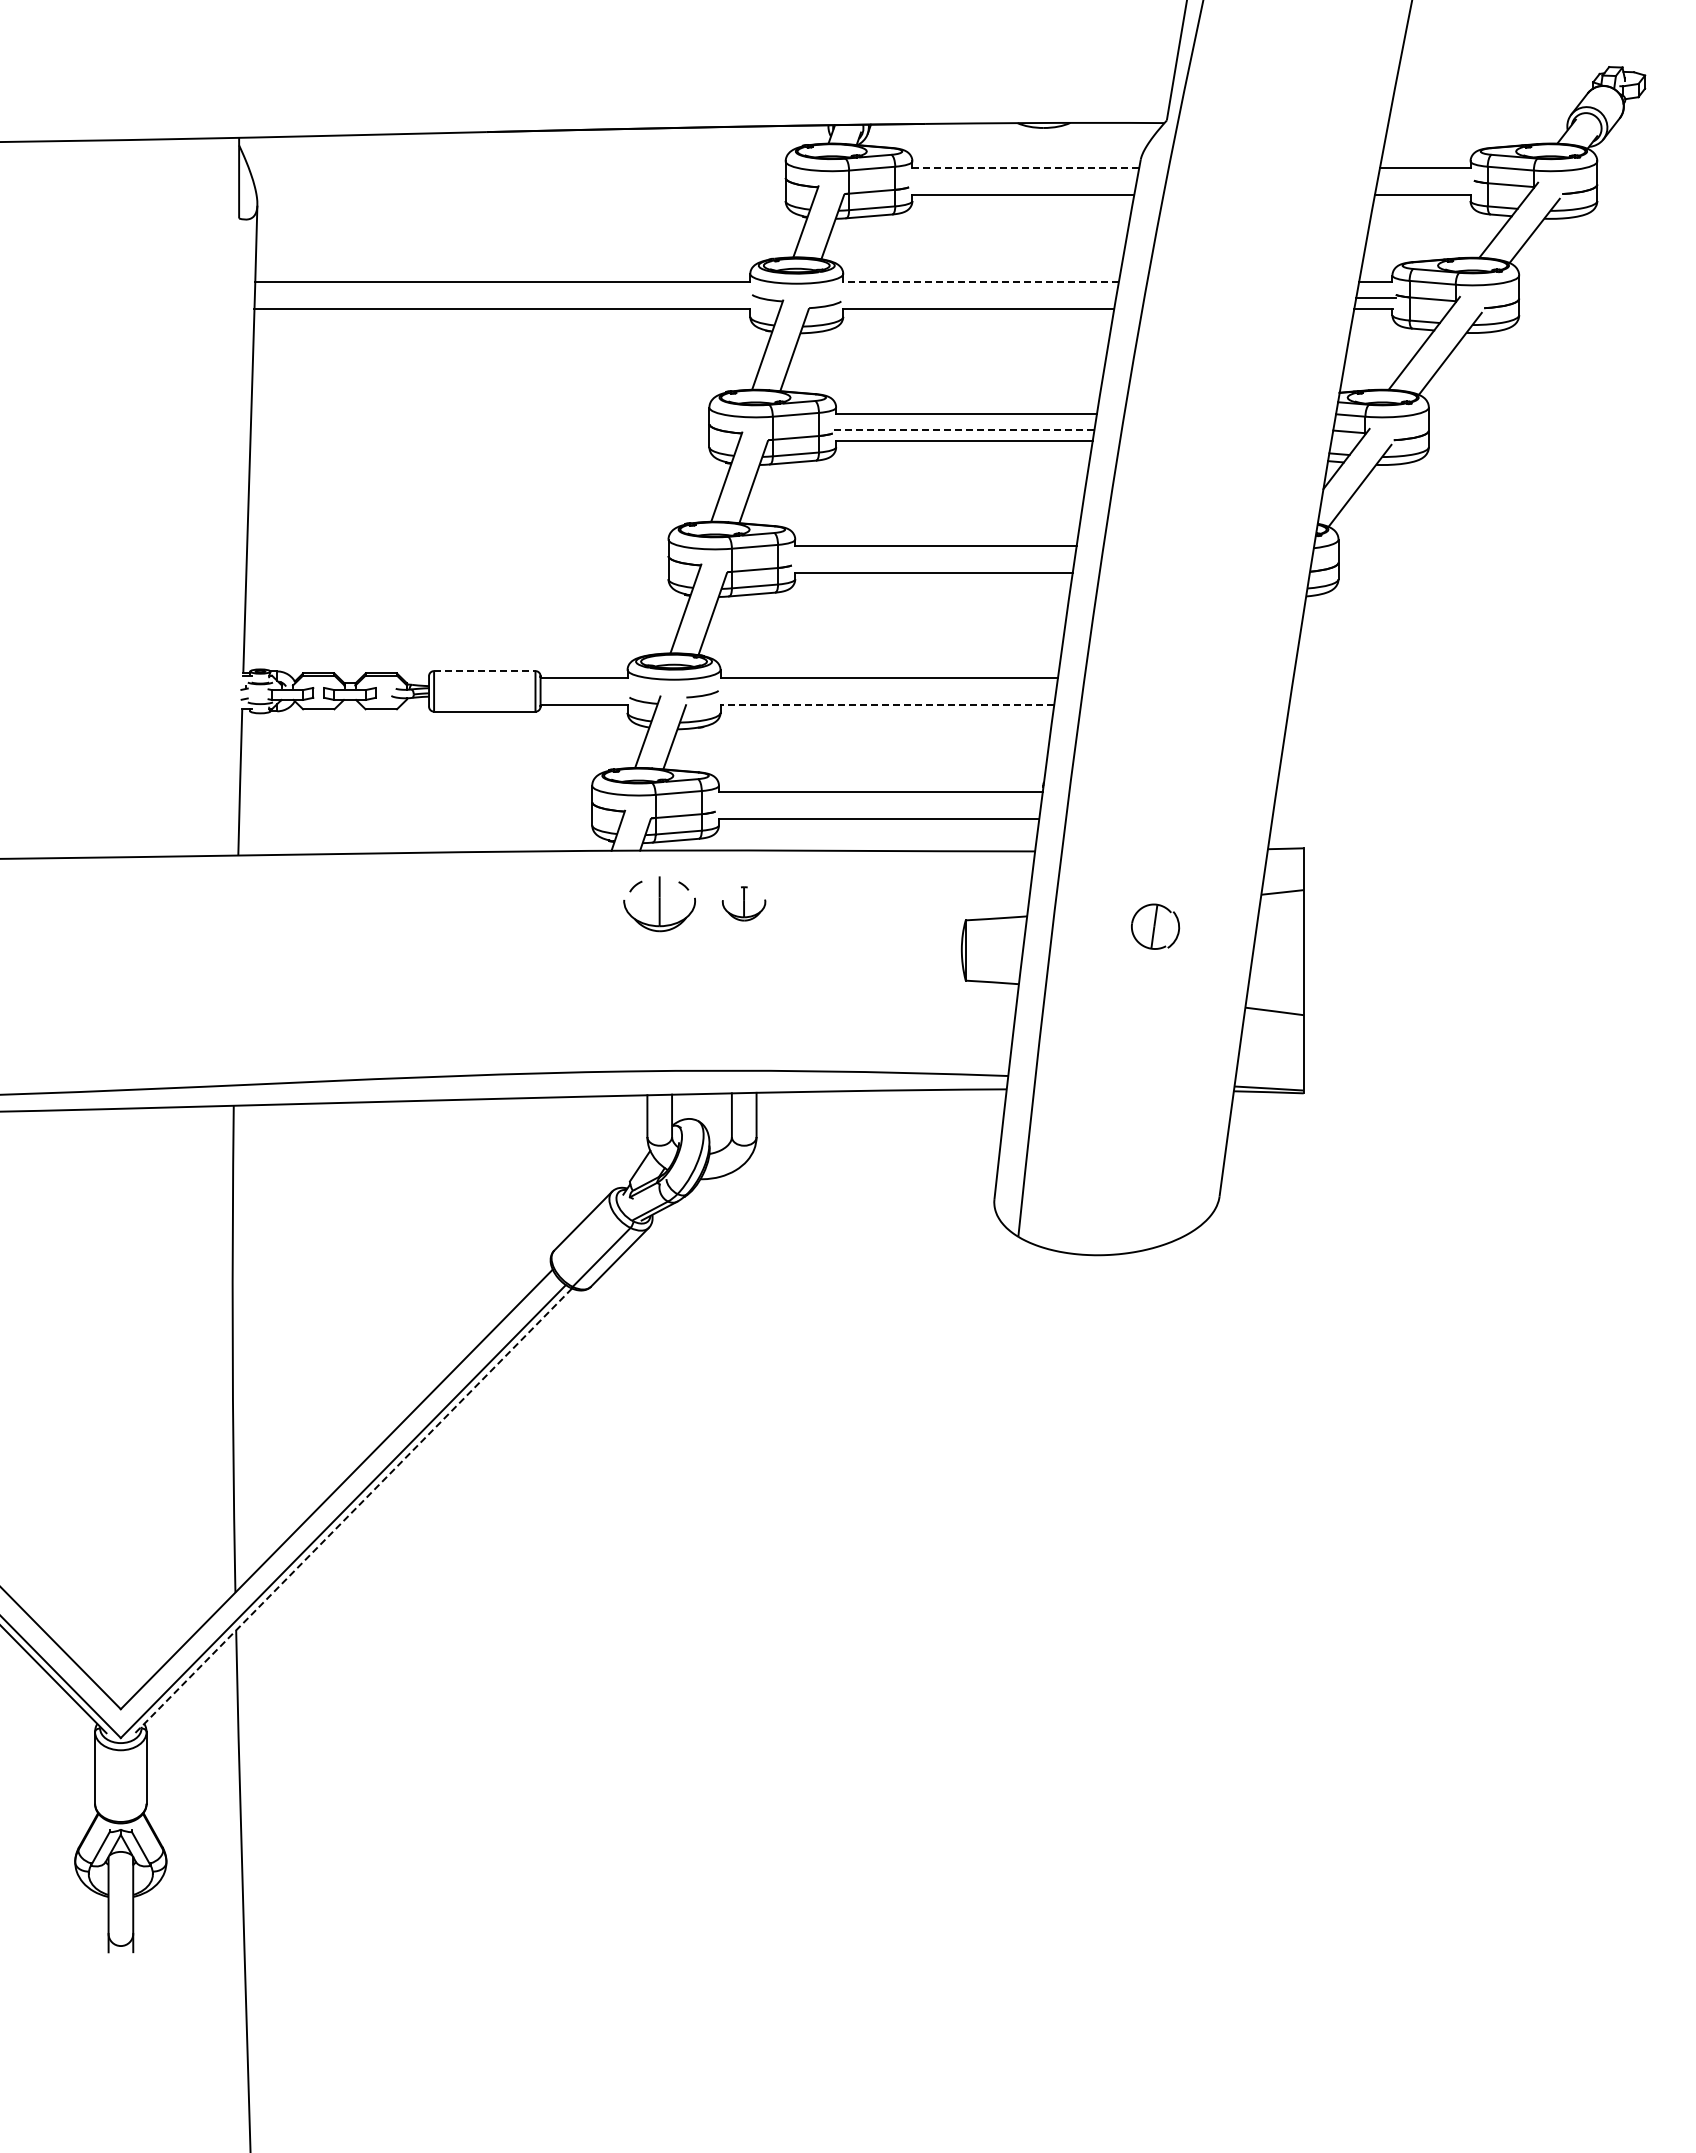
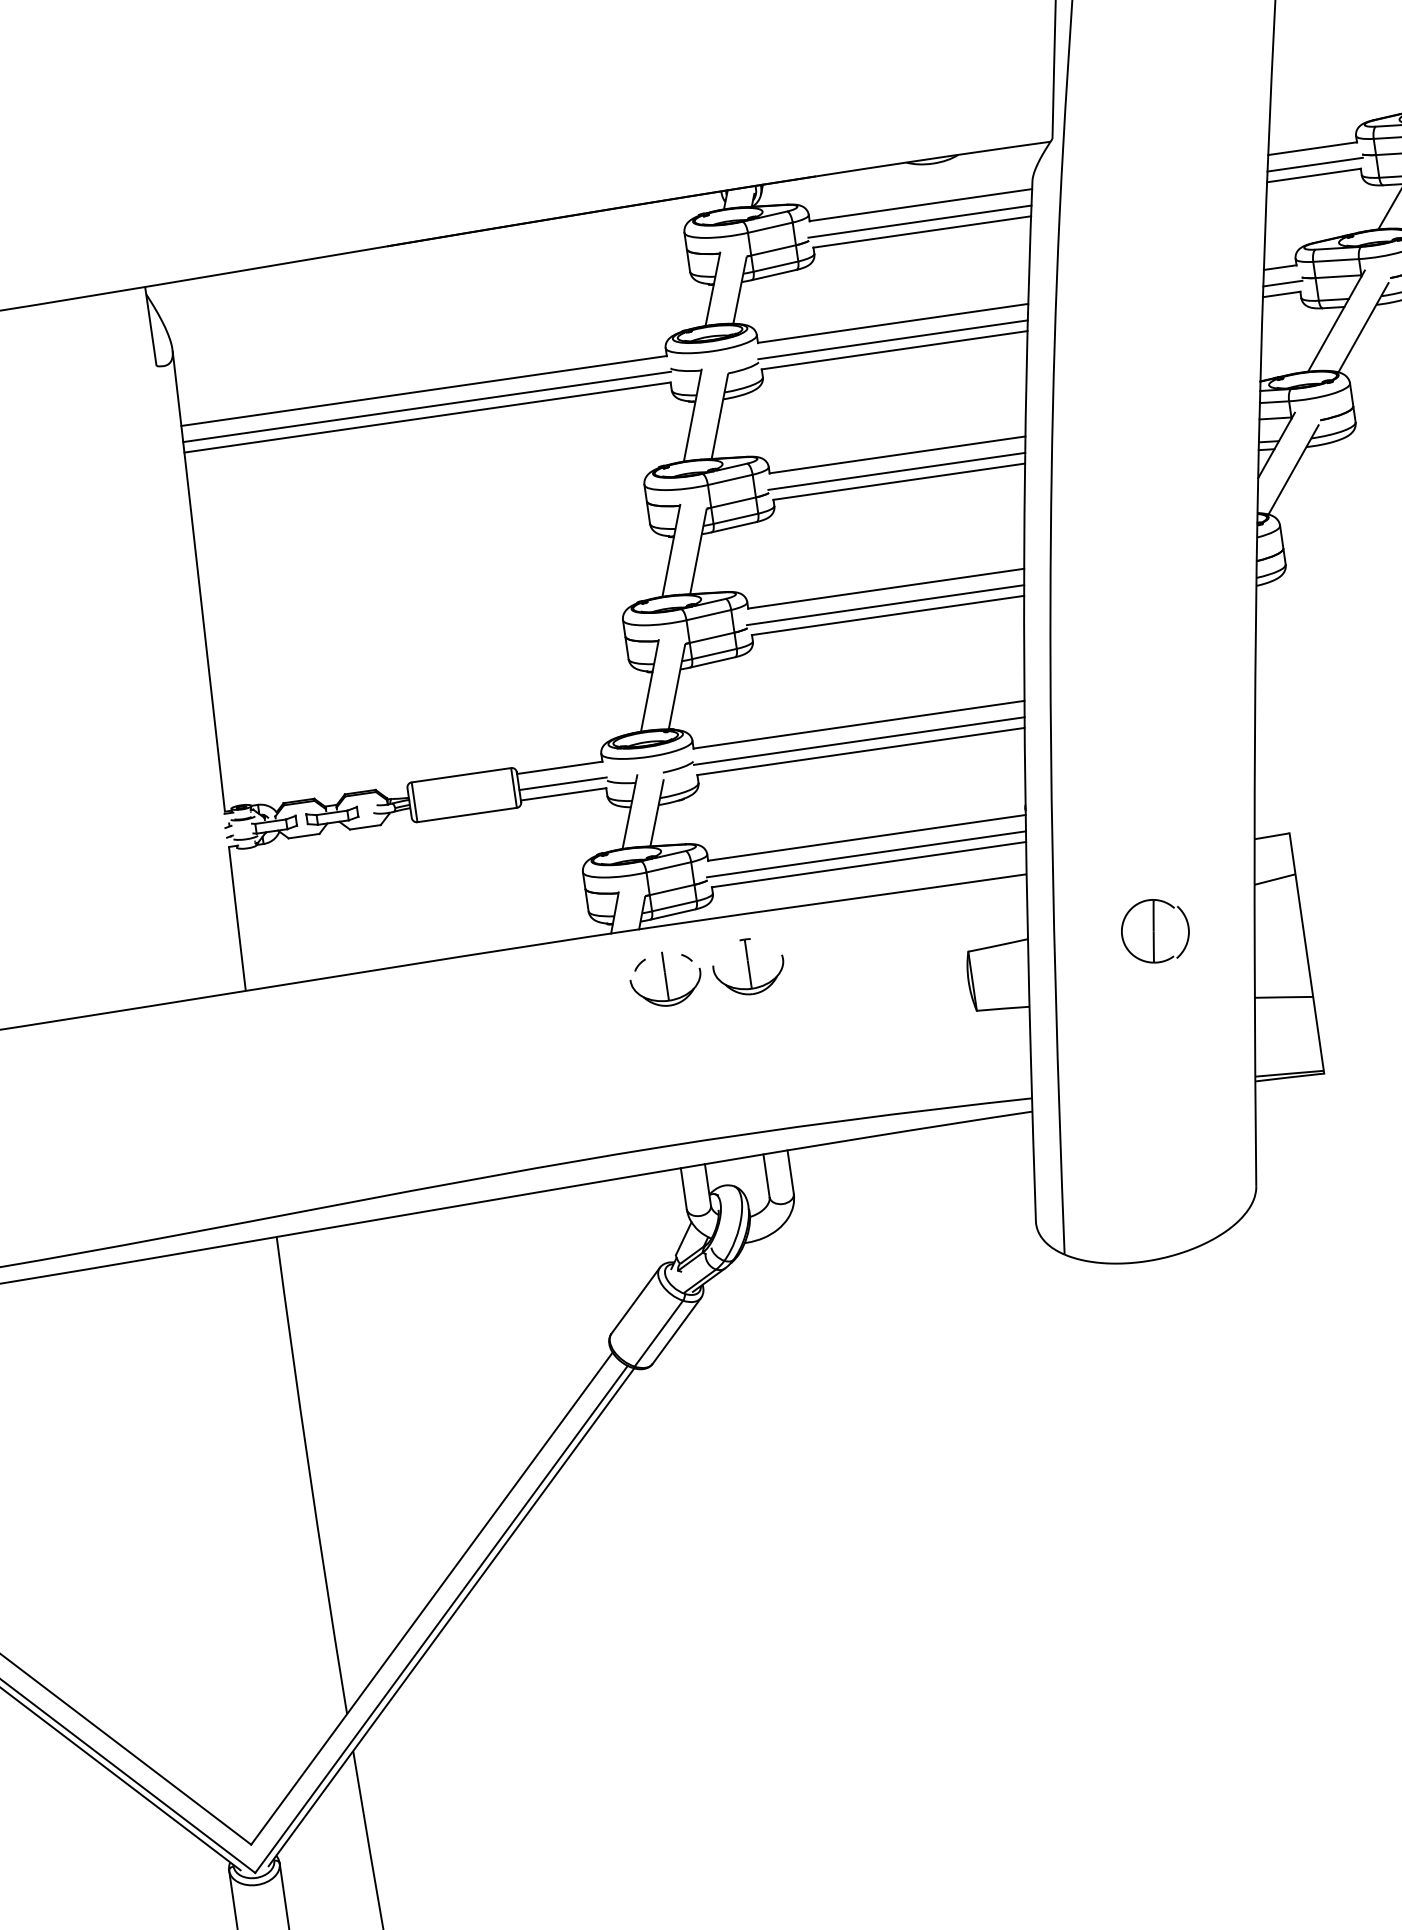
line: (1025, 167) -> (920, 204), dashed -> solid
line: (1022, 184) -> (919, 222), added
line: (1425, 184) -> (1315, 165), added
line: (981, 281) -> (893, 322), dashed -> solid
line: (503, 298) -> (427, 407), added
line: (978, 298) -> (892, 340), added
line: (963, 430) -> (896, 471), dashed -> solid
line: (932, 562) -> (885, 605), added
line: (484, 671) -> (461, 775), dashed -> solid
line: (584, 694) -> (562, 784), added
line: (886, 694) -> (858, 741), added
line: (887, 704) -> (861, 751), dashed -> solid
line: (877, 808) -> (865, 854), added
part: (743, 903) -> (747, 966), size x1.67
part: (1155, 926) -> (1155, 930), size x1.43
line: (353, 1510) -> (451, 1616), dashed -> solid

